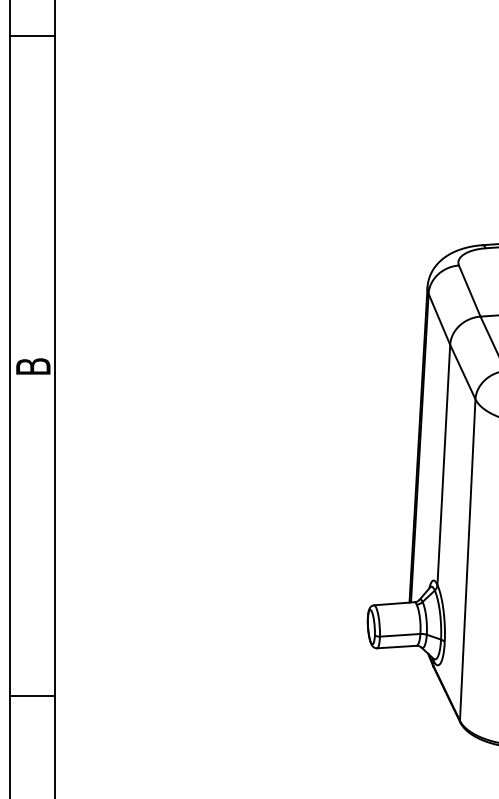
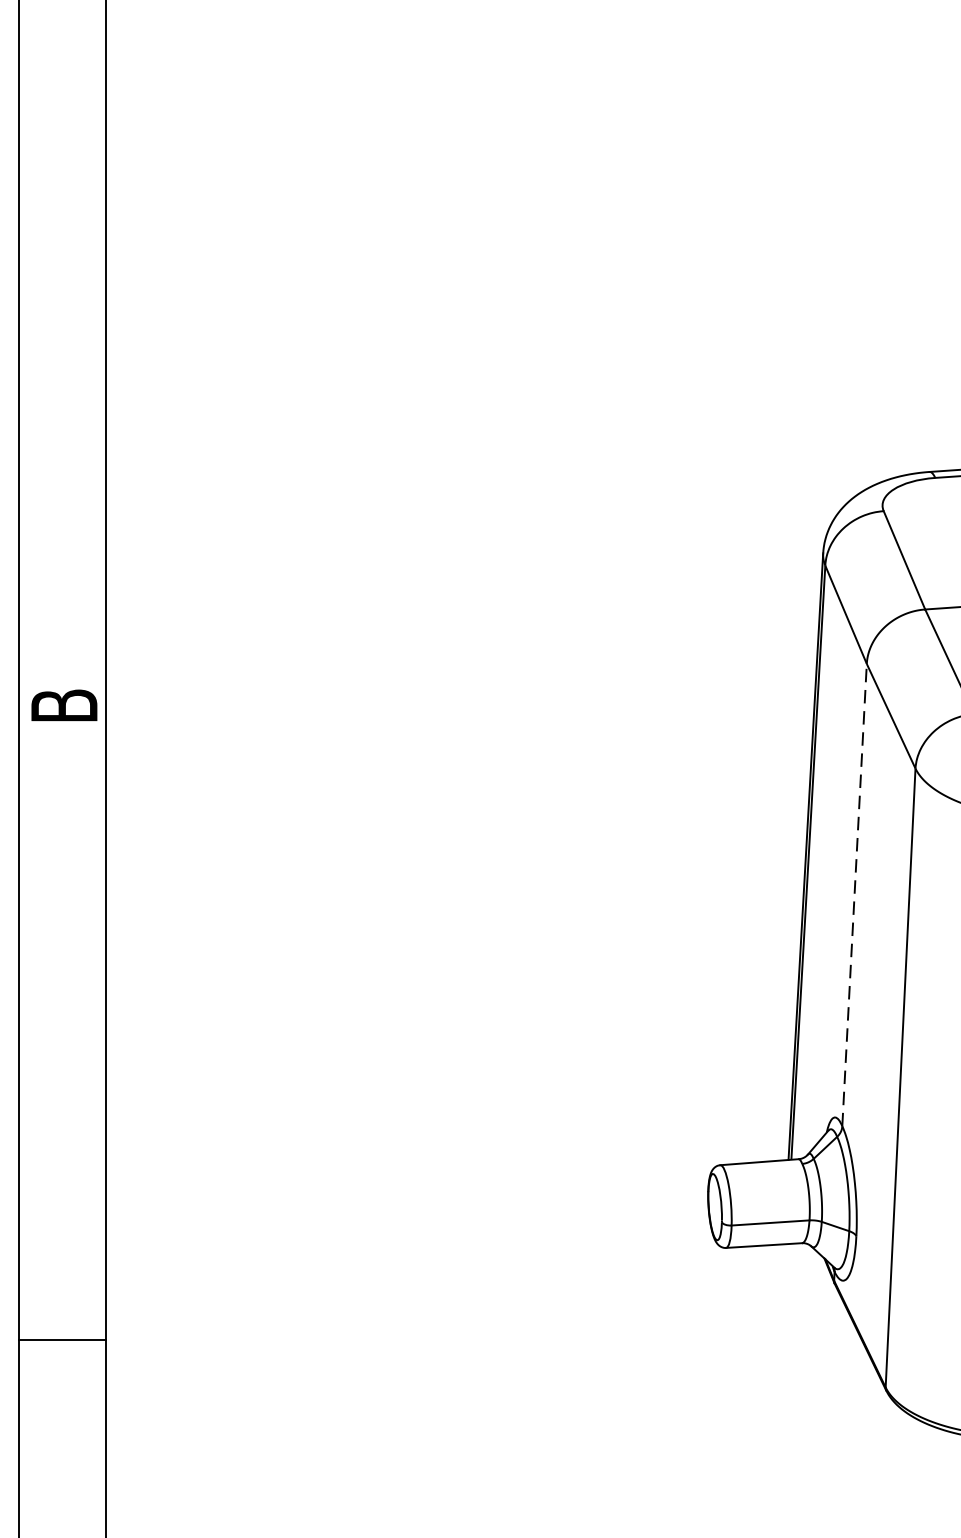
line: (32, 35) -> (62, 68), removed
line: (443, 464) -> (853, 894), solid -> dashed

